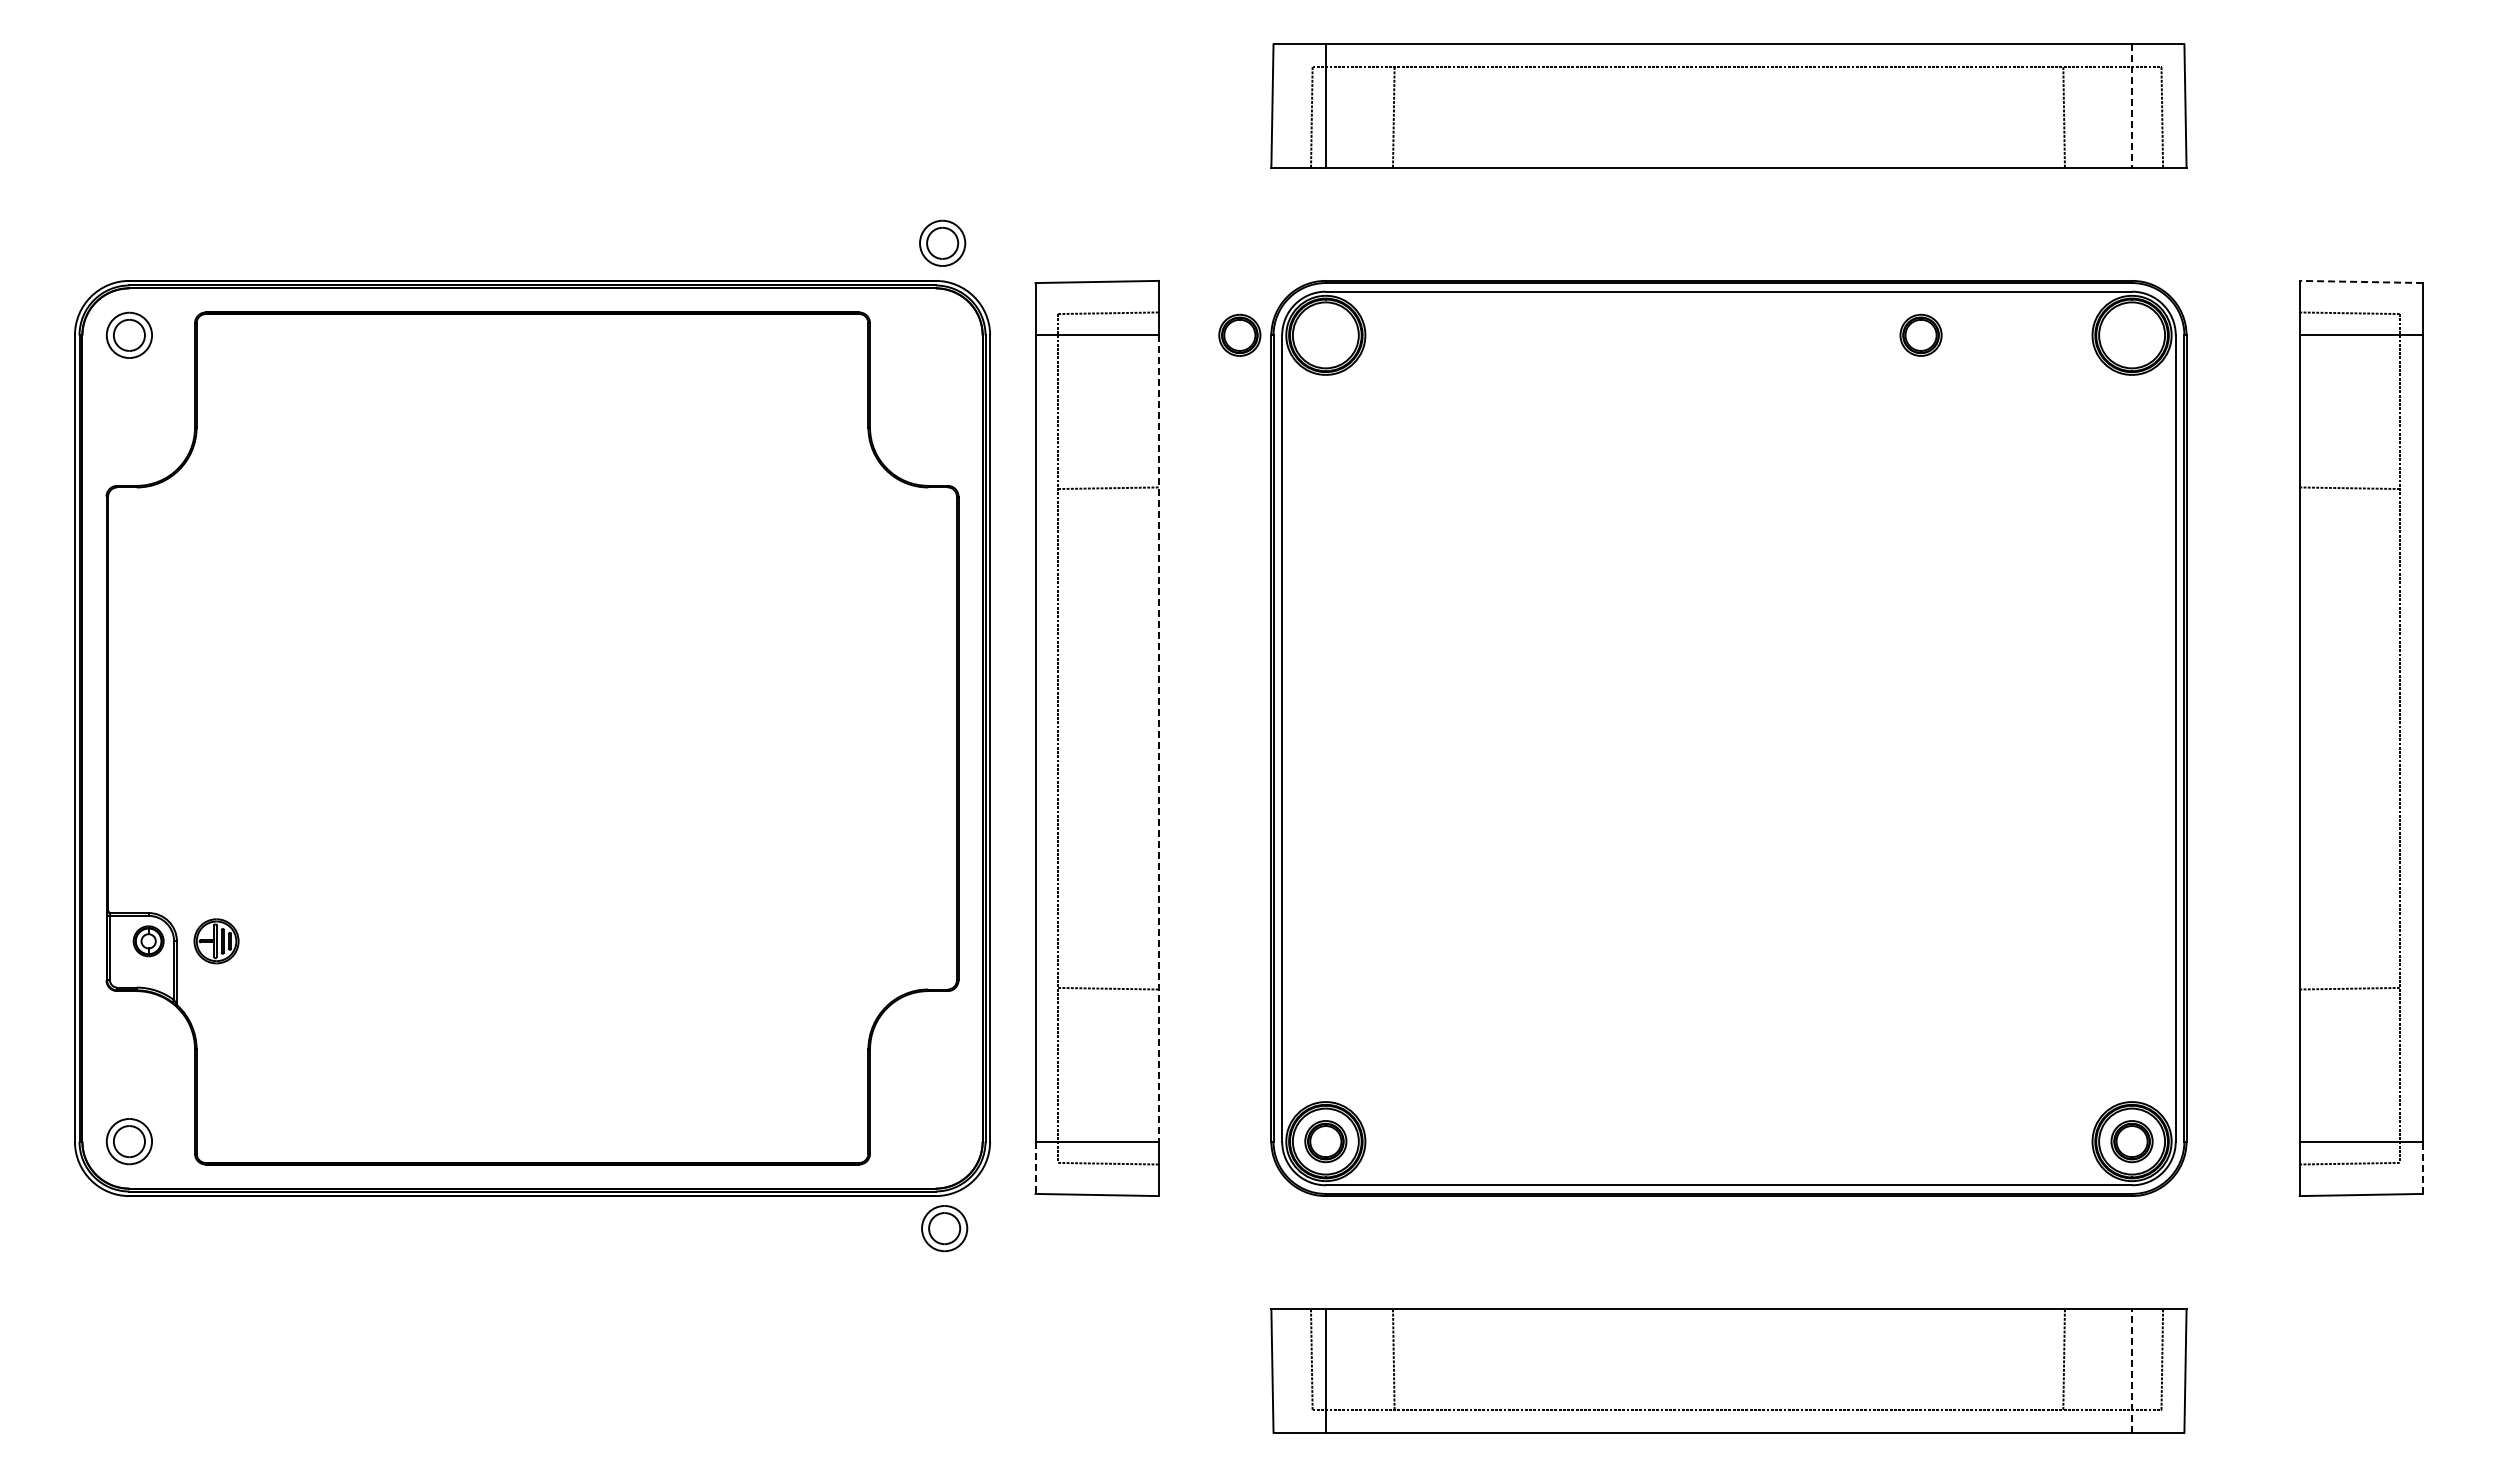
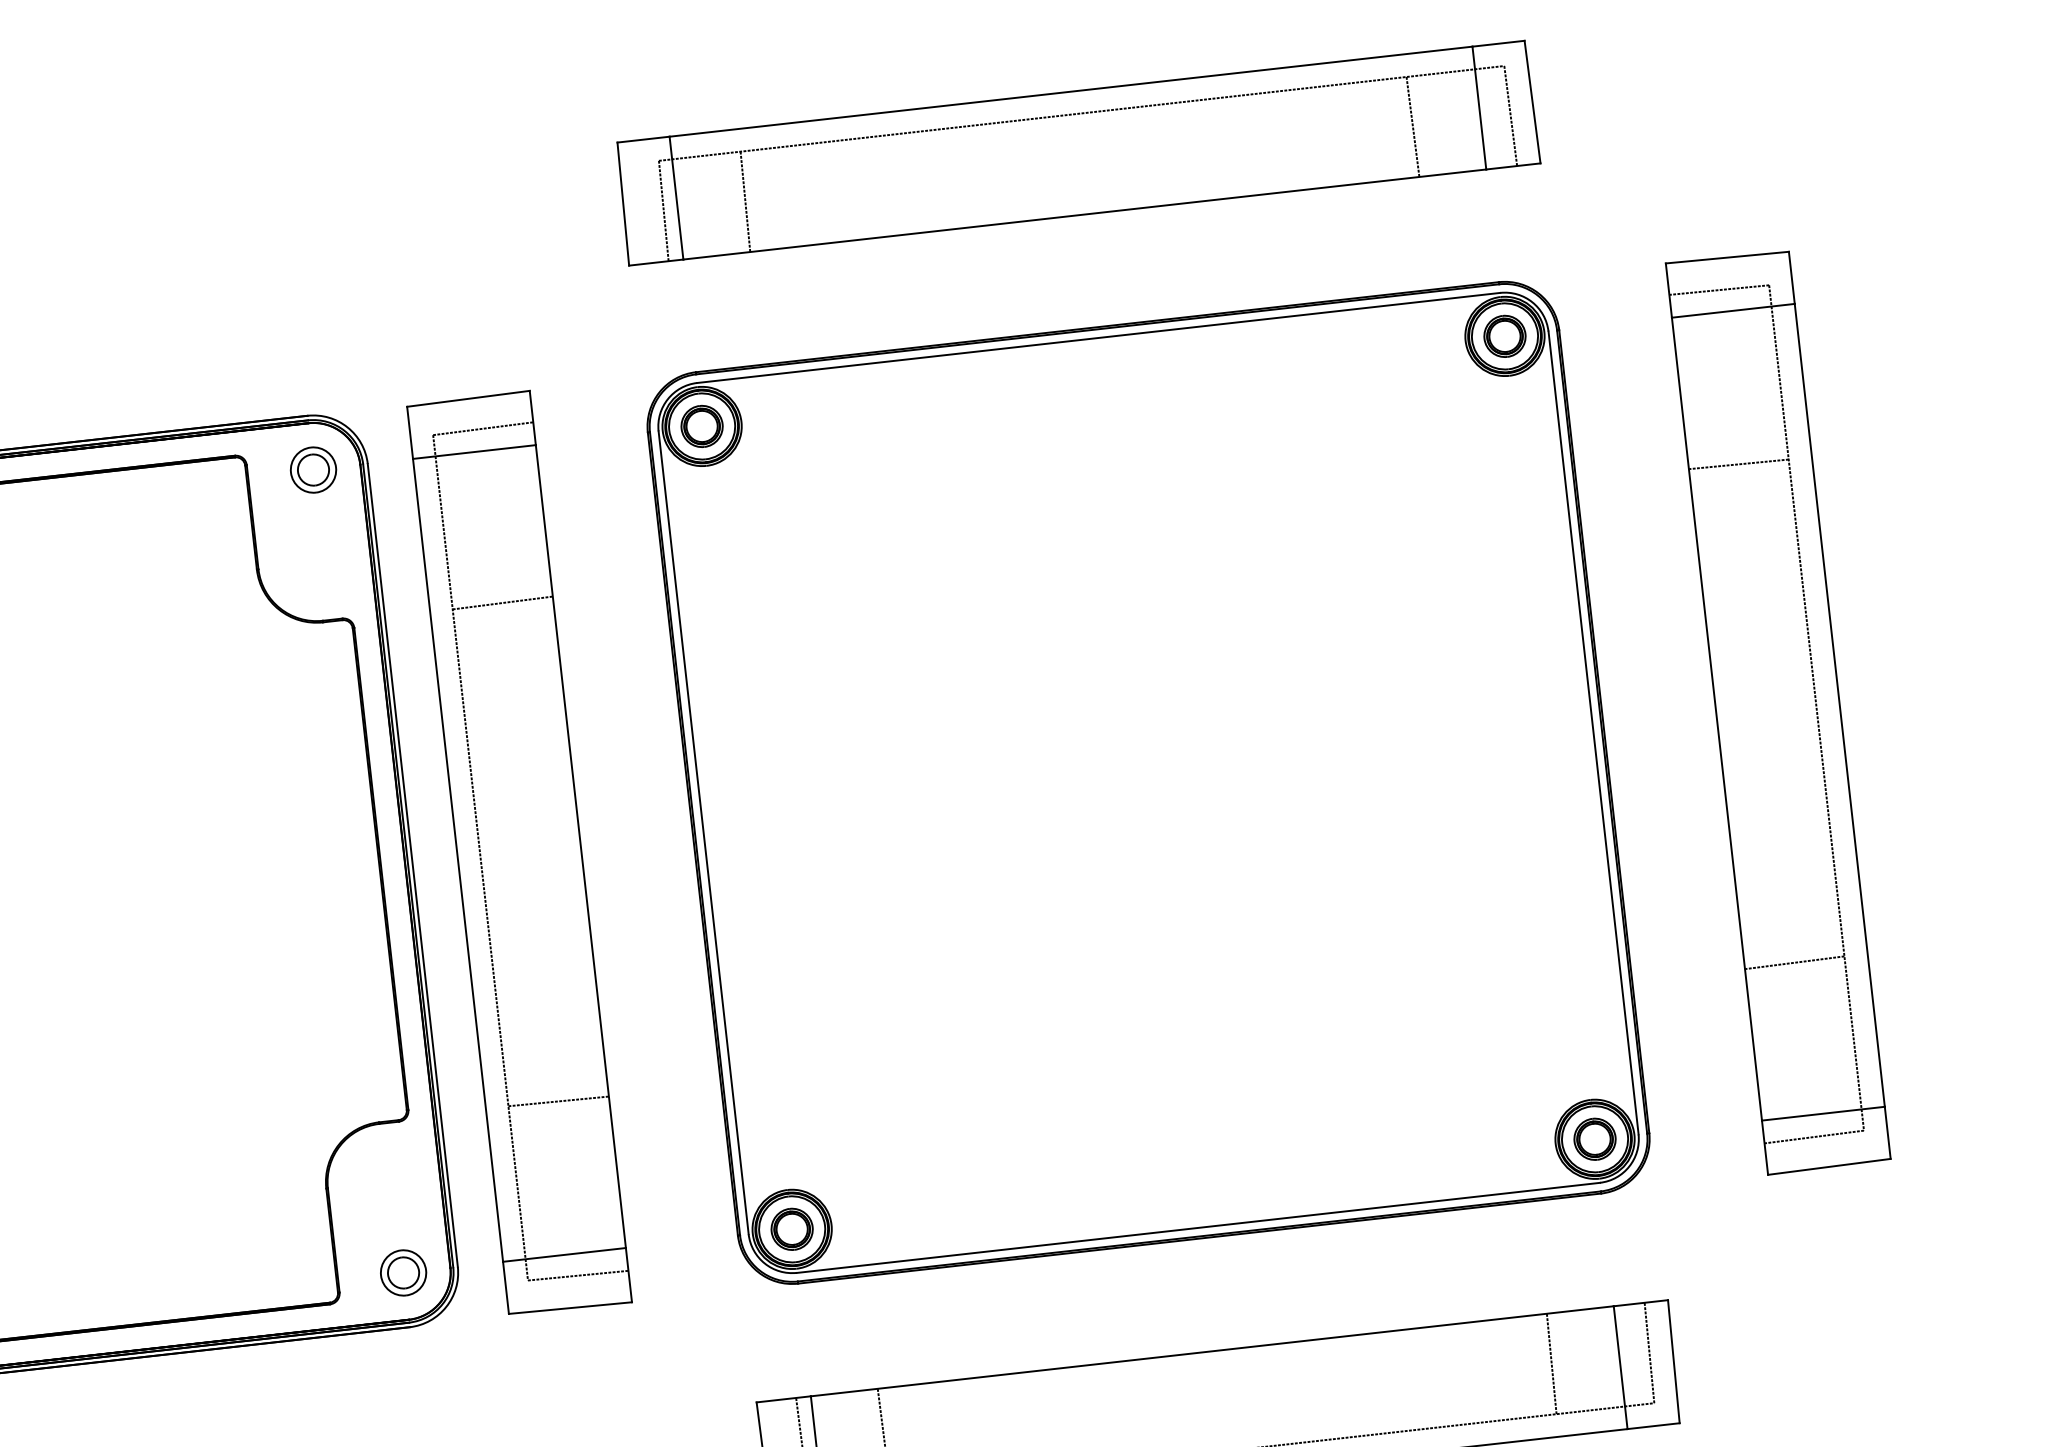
line: (2132, 106) -> (1479, 108), dashed -> solid
part: (942, 242) -> (313, 469), moved
line: (2361, 281) -> (1727, 257), dashed -> solid
part: (1239, 334) -> (701, 425), moved
part: (1920, 334) -> (1504, 335), moved
line: (1158, 738) -> (580, 846), dashed -> solid
line: (2423, 1167) -> (1888, 1132), dashed -> solid
line: (1035, 1168) -> (506, 1288), dashed -> solid
part: (944, 1228) -> (403, 1272), moved
line: (2132, 1370) -> (1621, 1367), dashed -> solid

